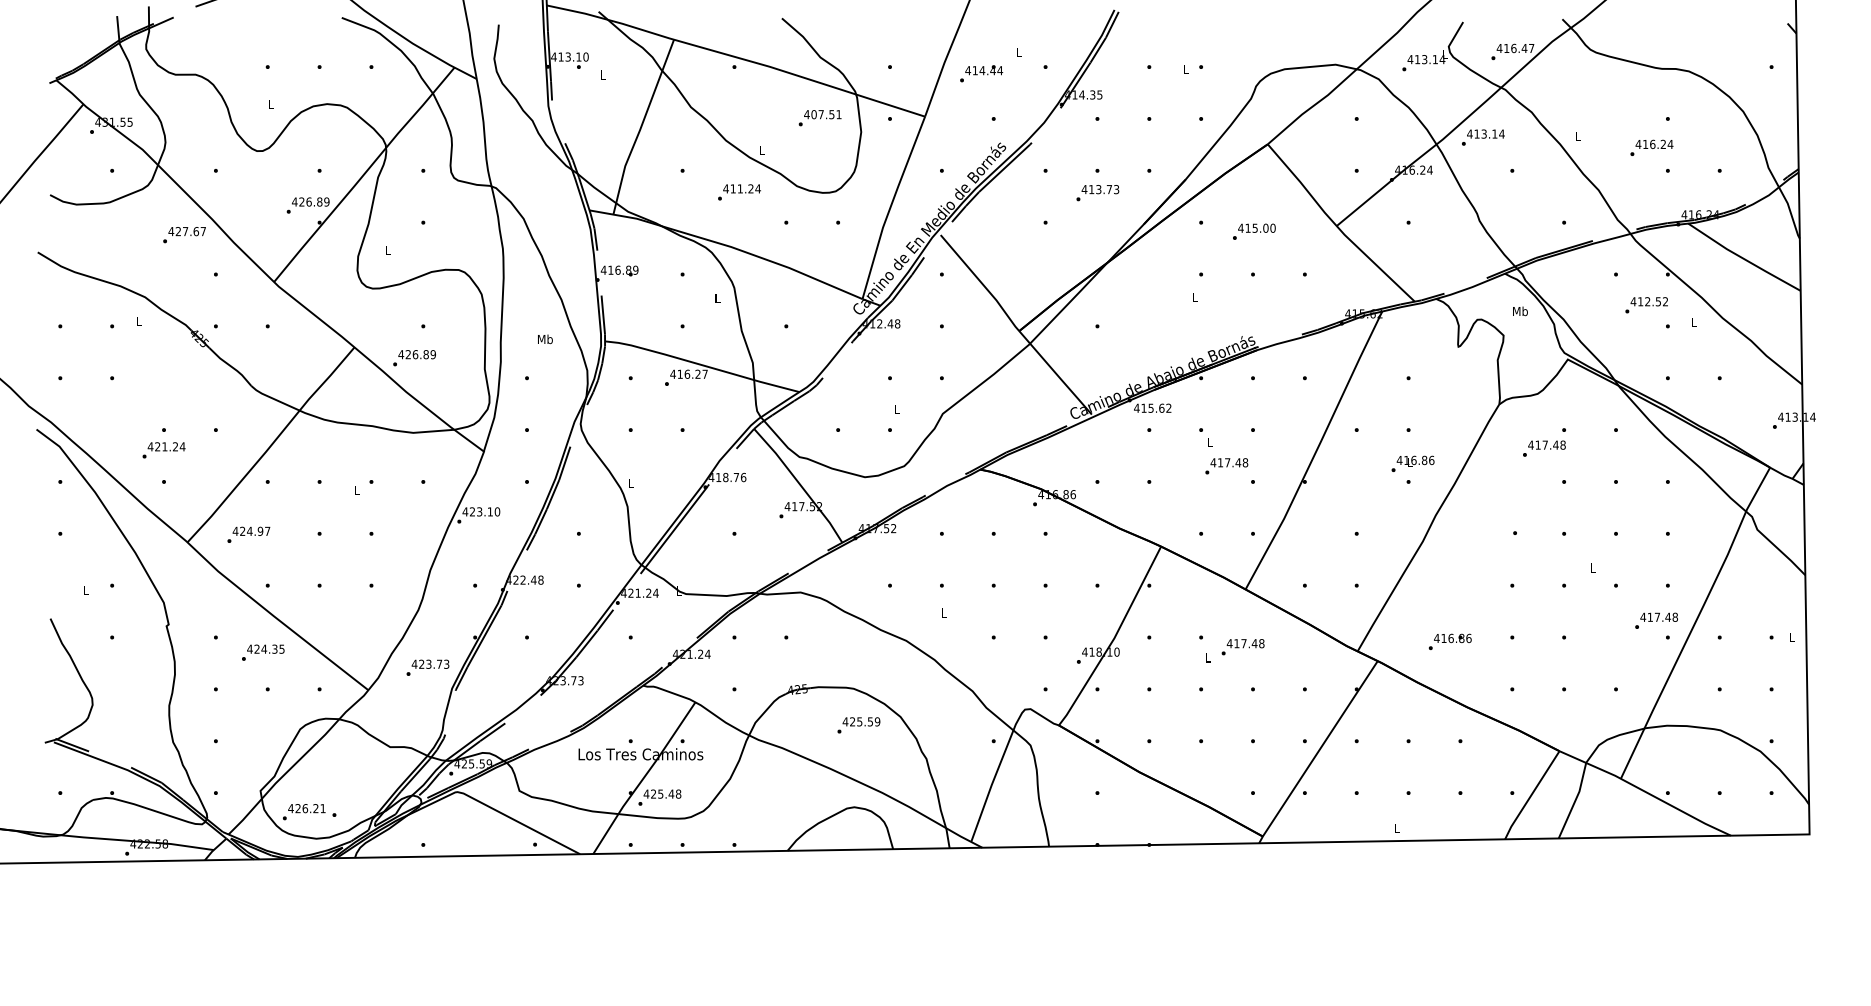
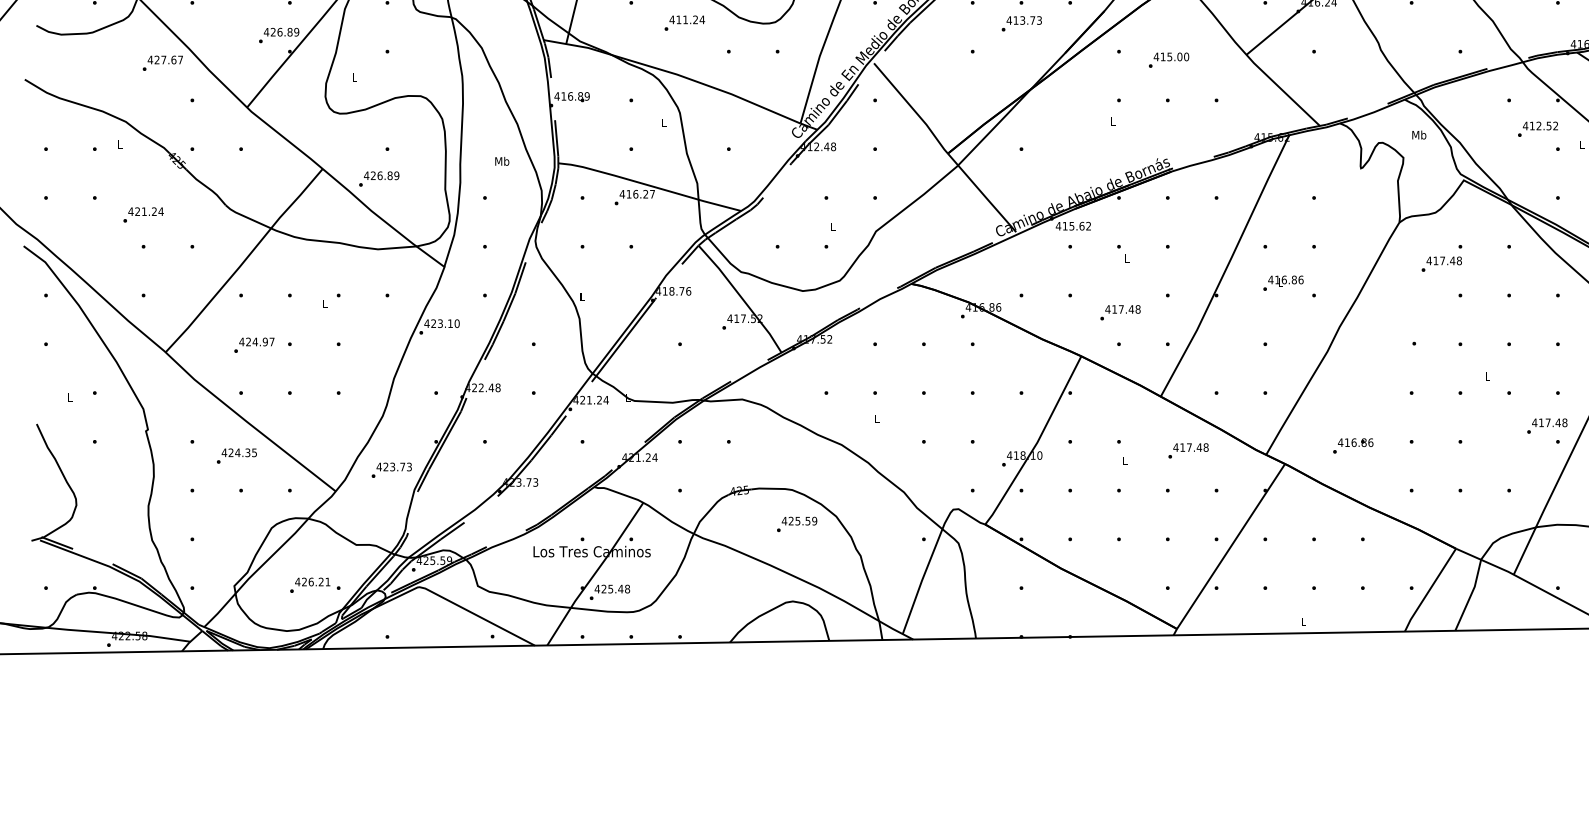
text: (163, 450) -> (143, 215), moved
text: (1412, 463) -> (1282, 282), moved
text: (1226, 466) -> (1120, 312), moved
text: (248, 534) -> (254, 344), moved
text: (1242, 647) -> (1187, 451), moved
text: (309, 812) -> (315, 585), moved

